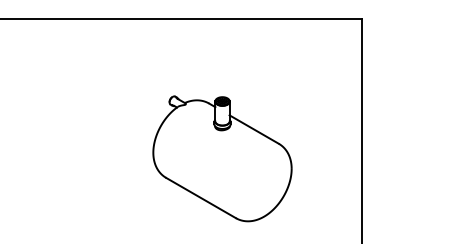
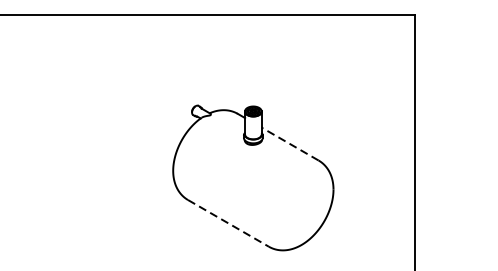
line: (253, 129) -> (289, 143), solid -> dashed
line: (201, 198) -> (229, 223), solid -> dashed

